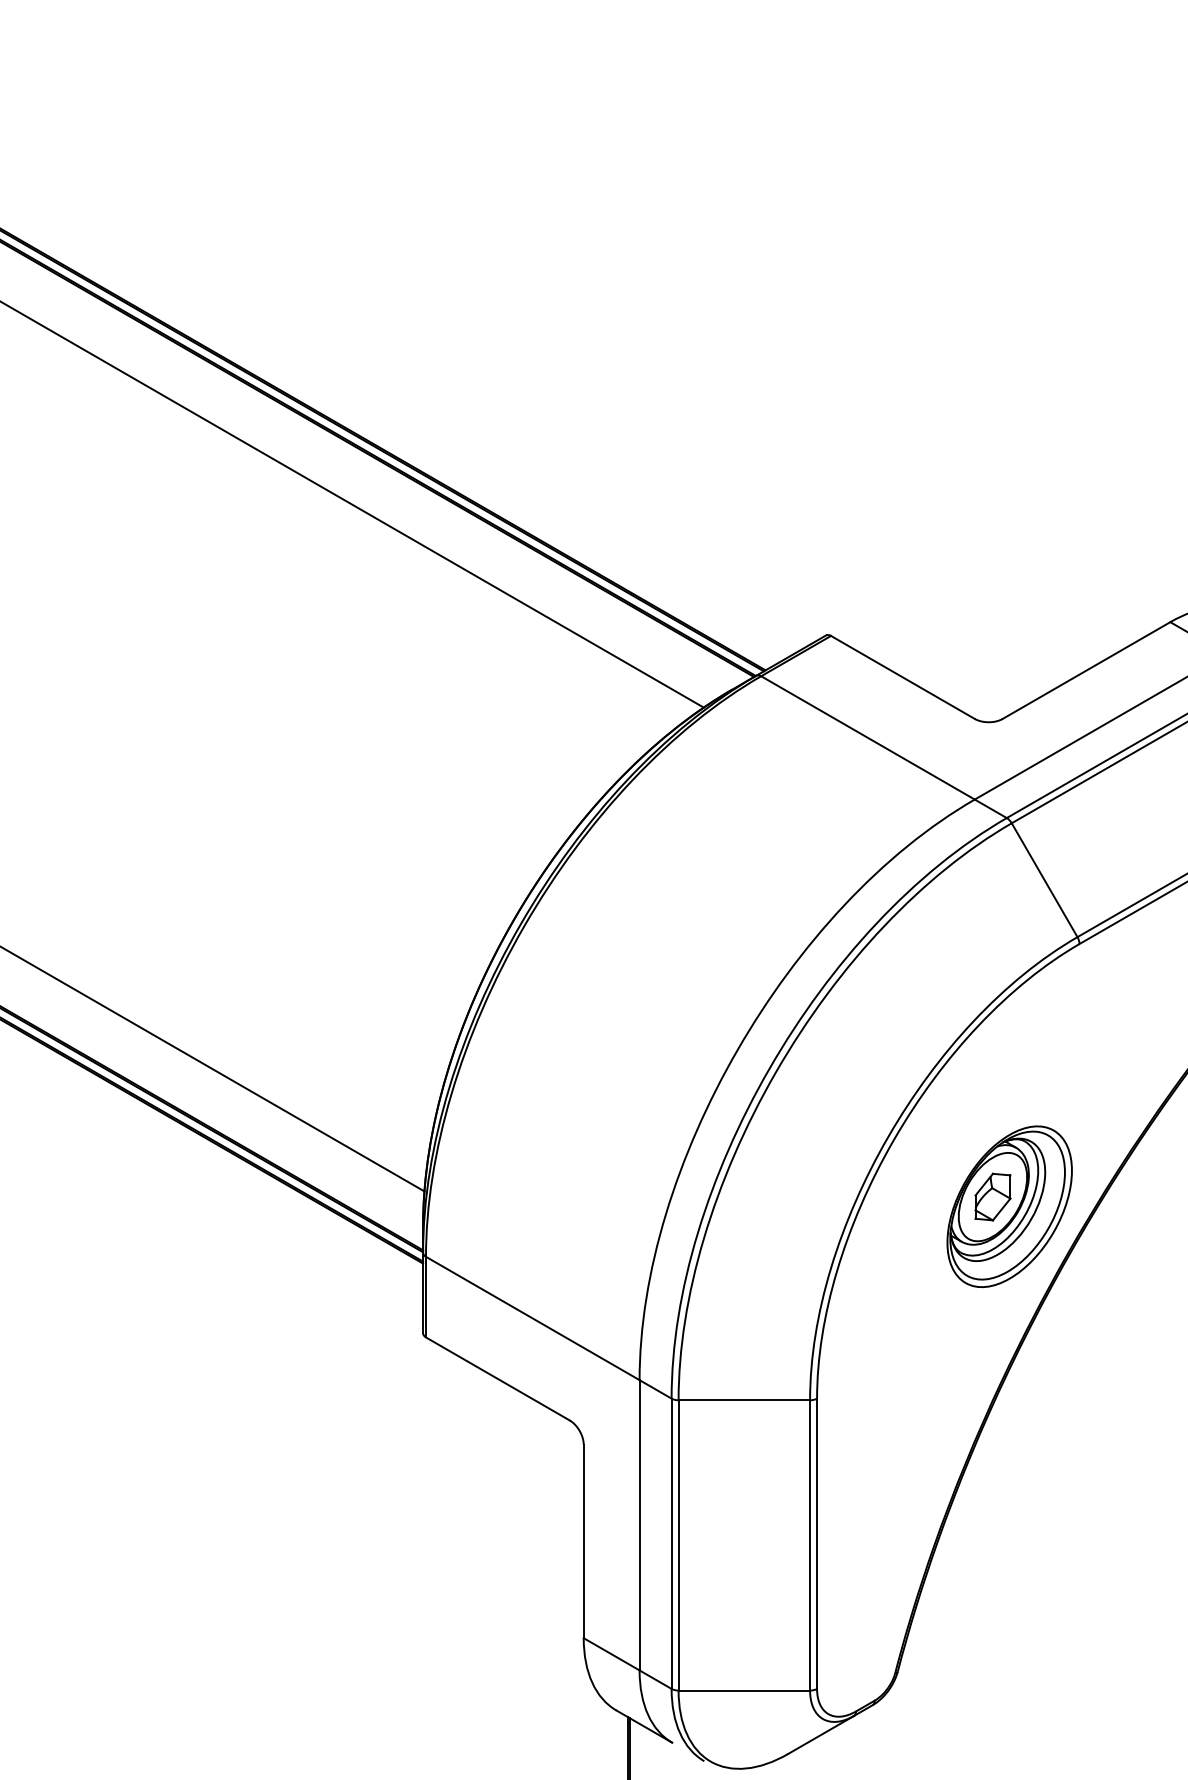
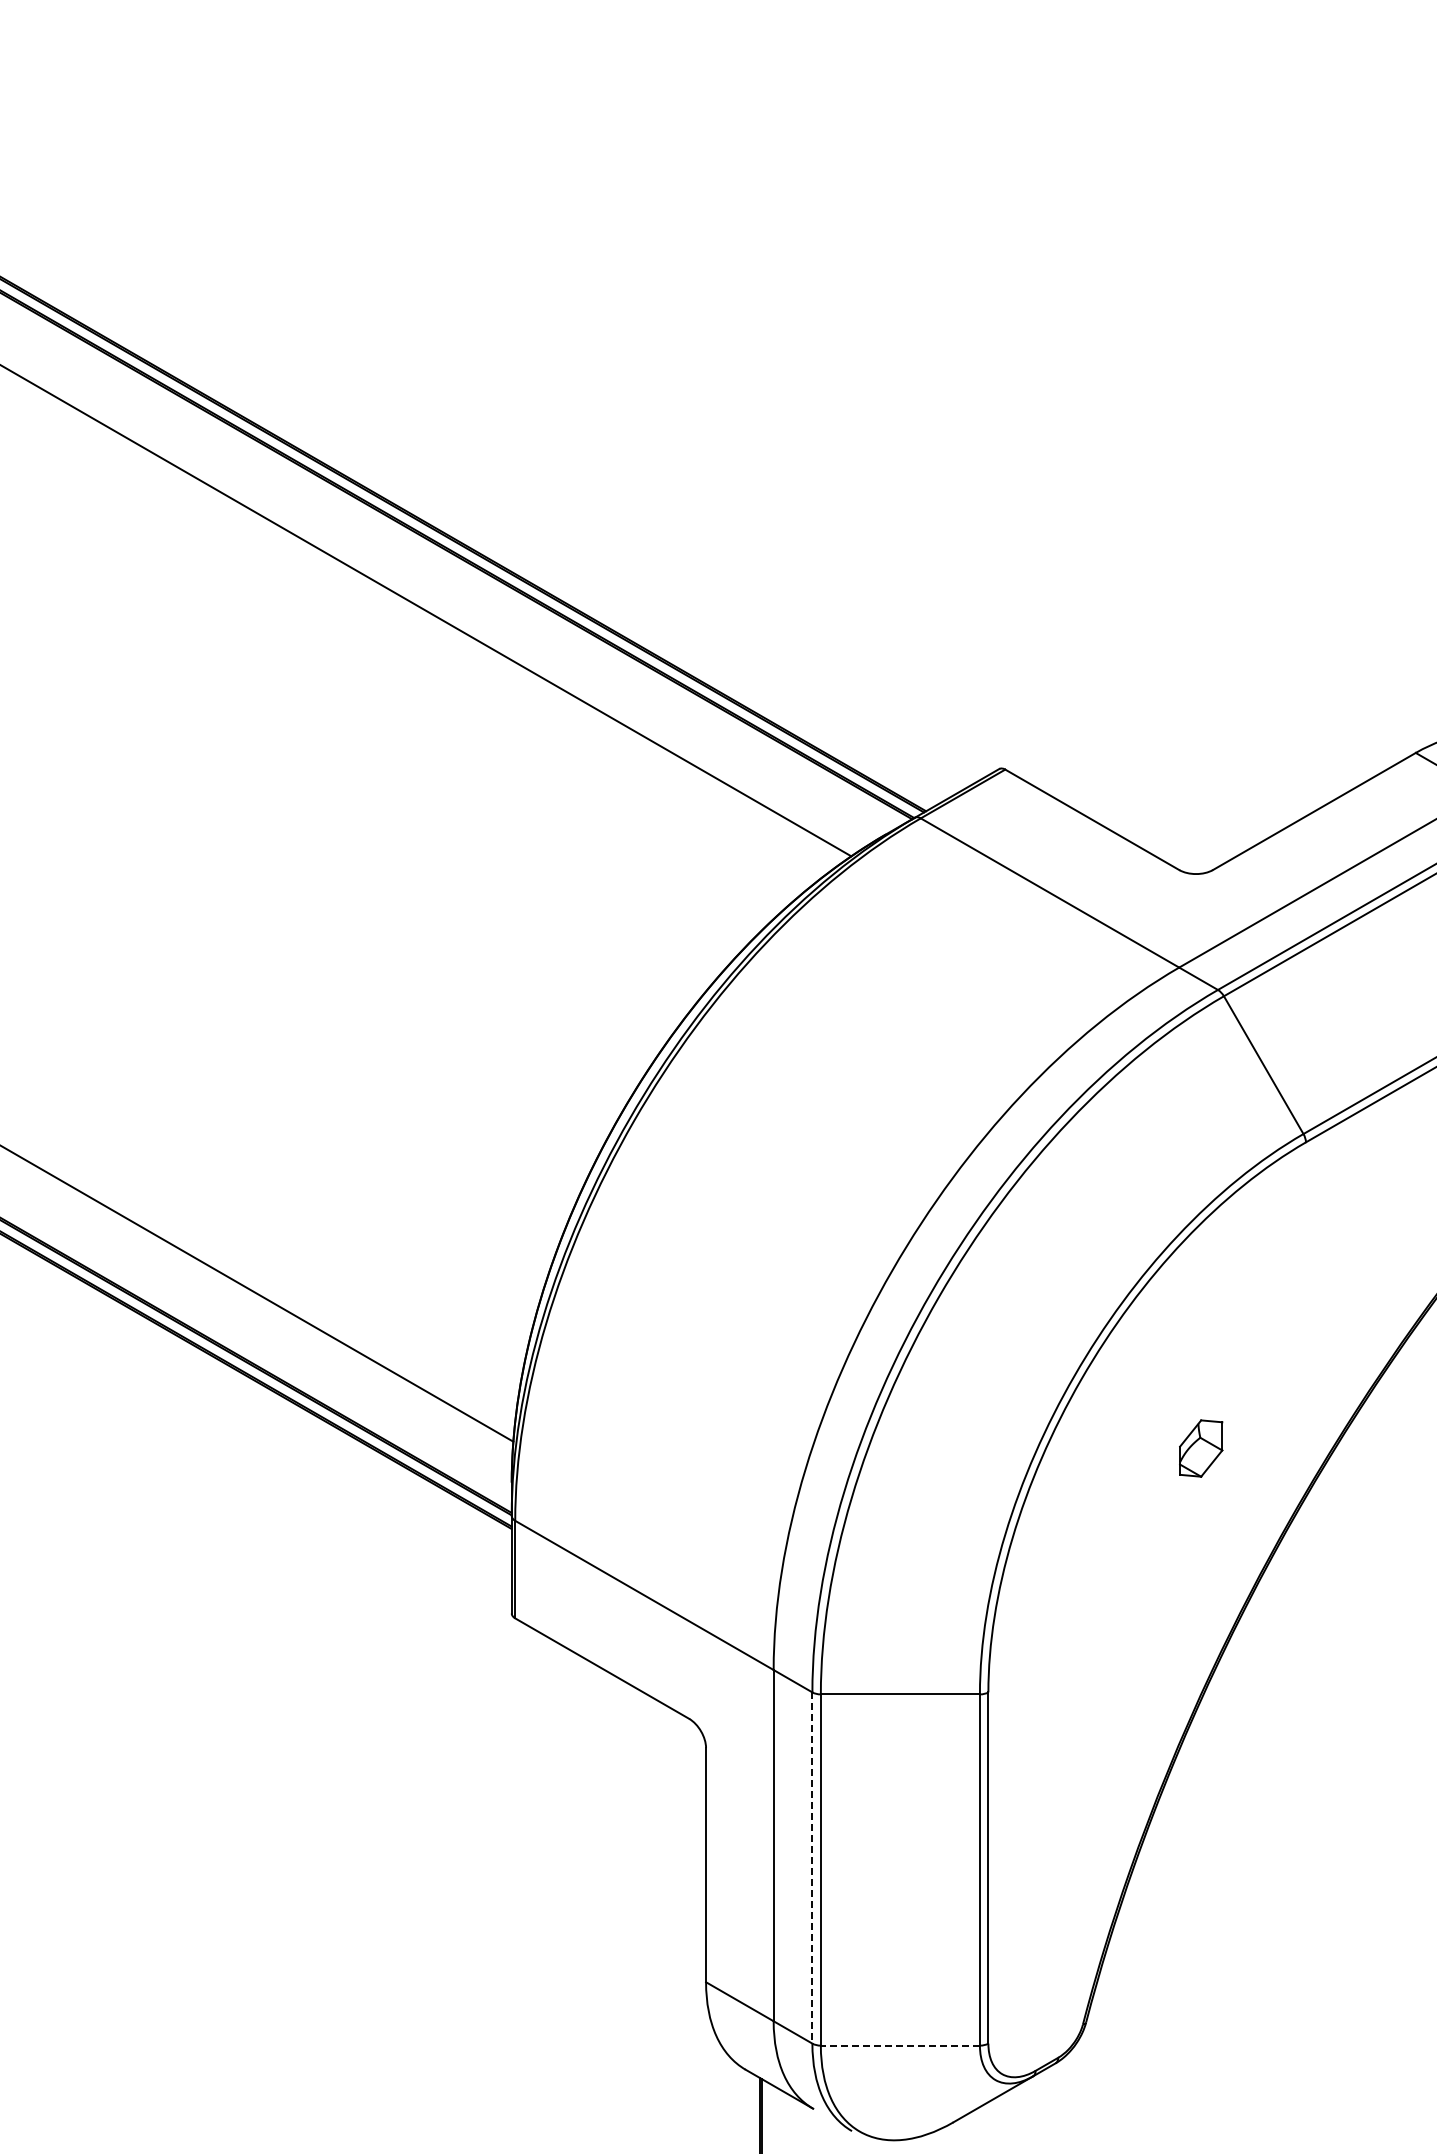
part: (1009, 1206) -> (1221, 1460), removed
line: (671, 1544) -> (812, 1868), solid -> dashed
line: (744, 1690) -> (900, 2045), solid -> dashed

